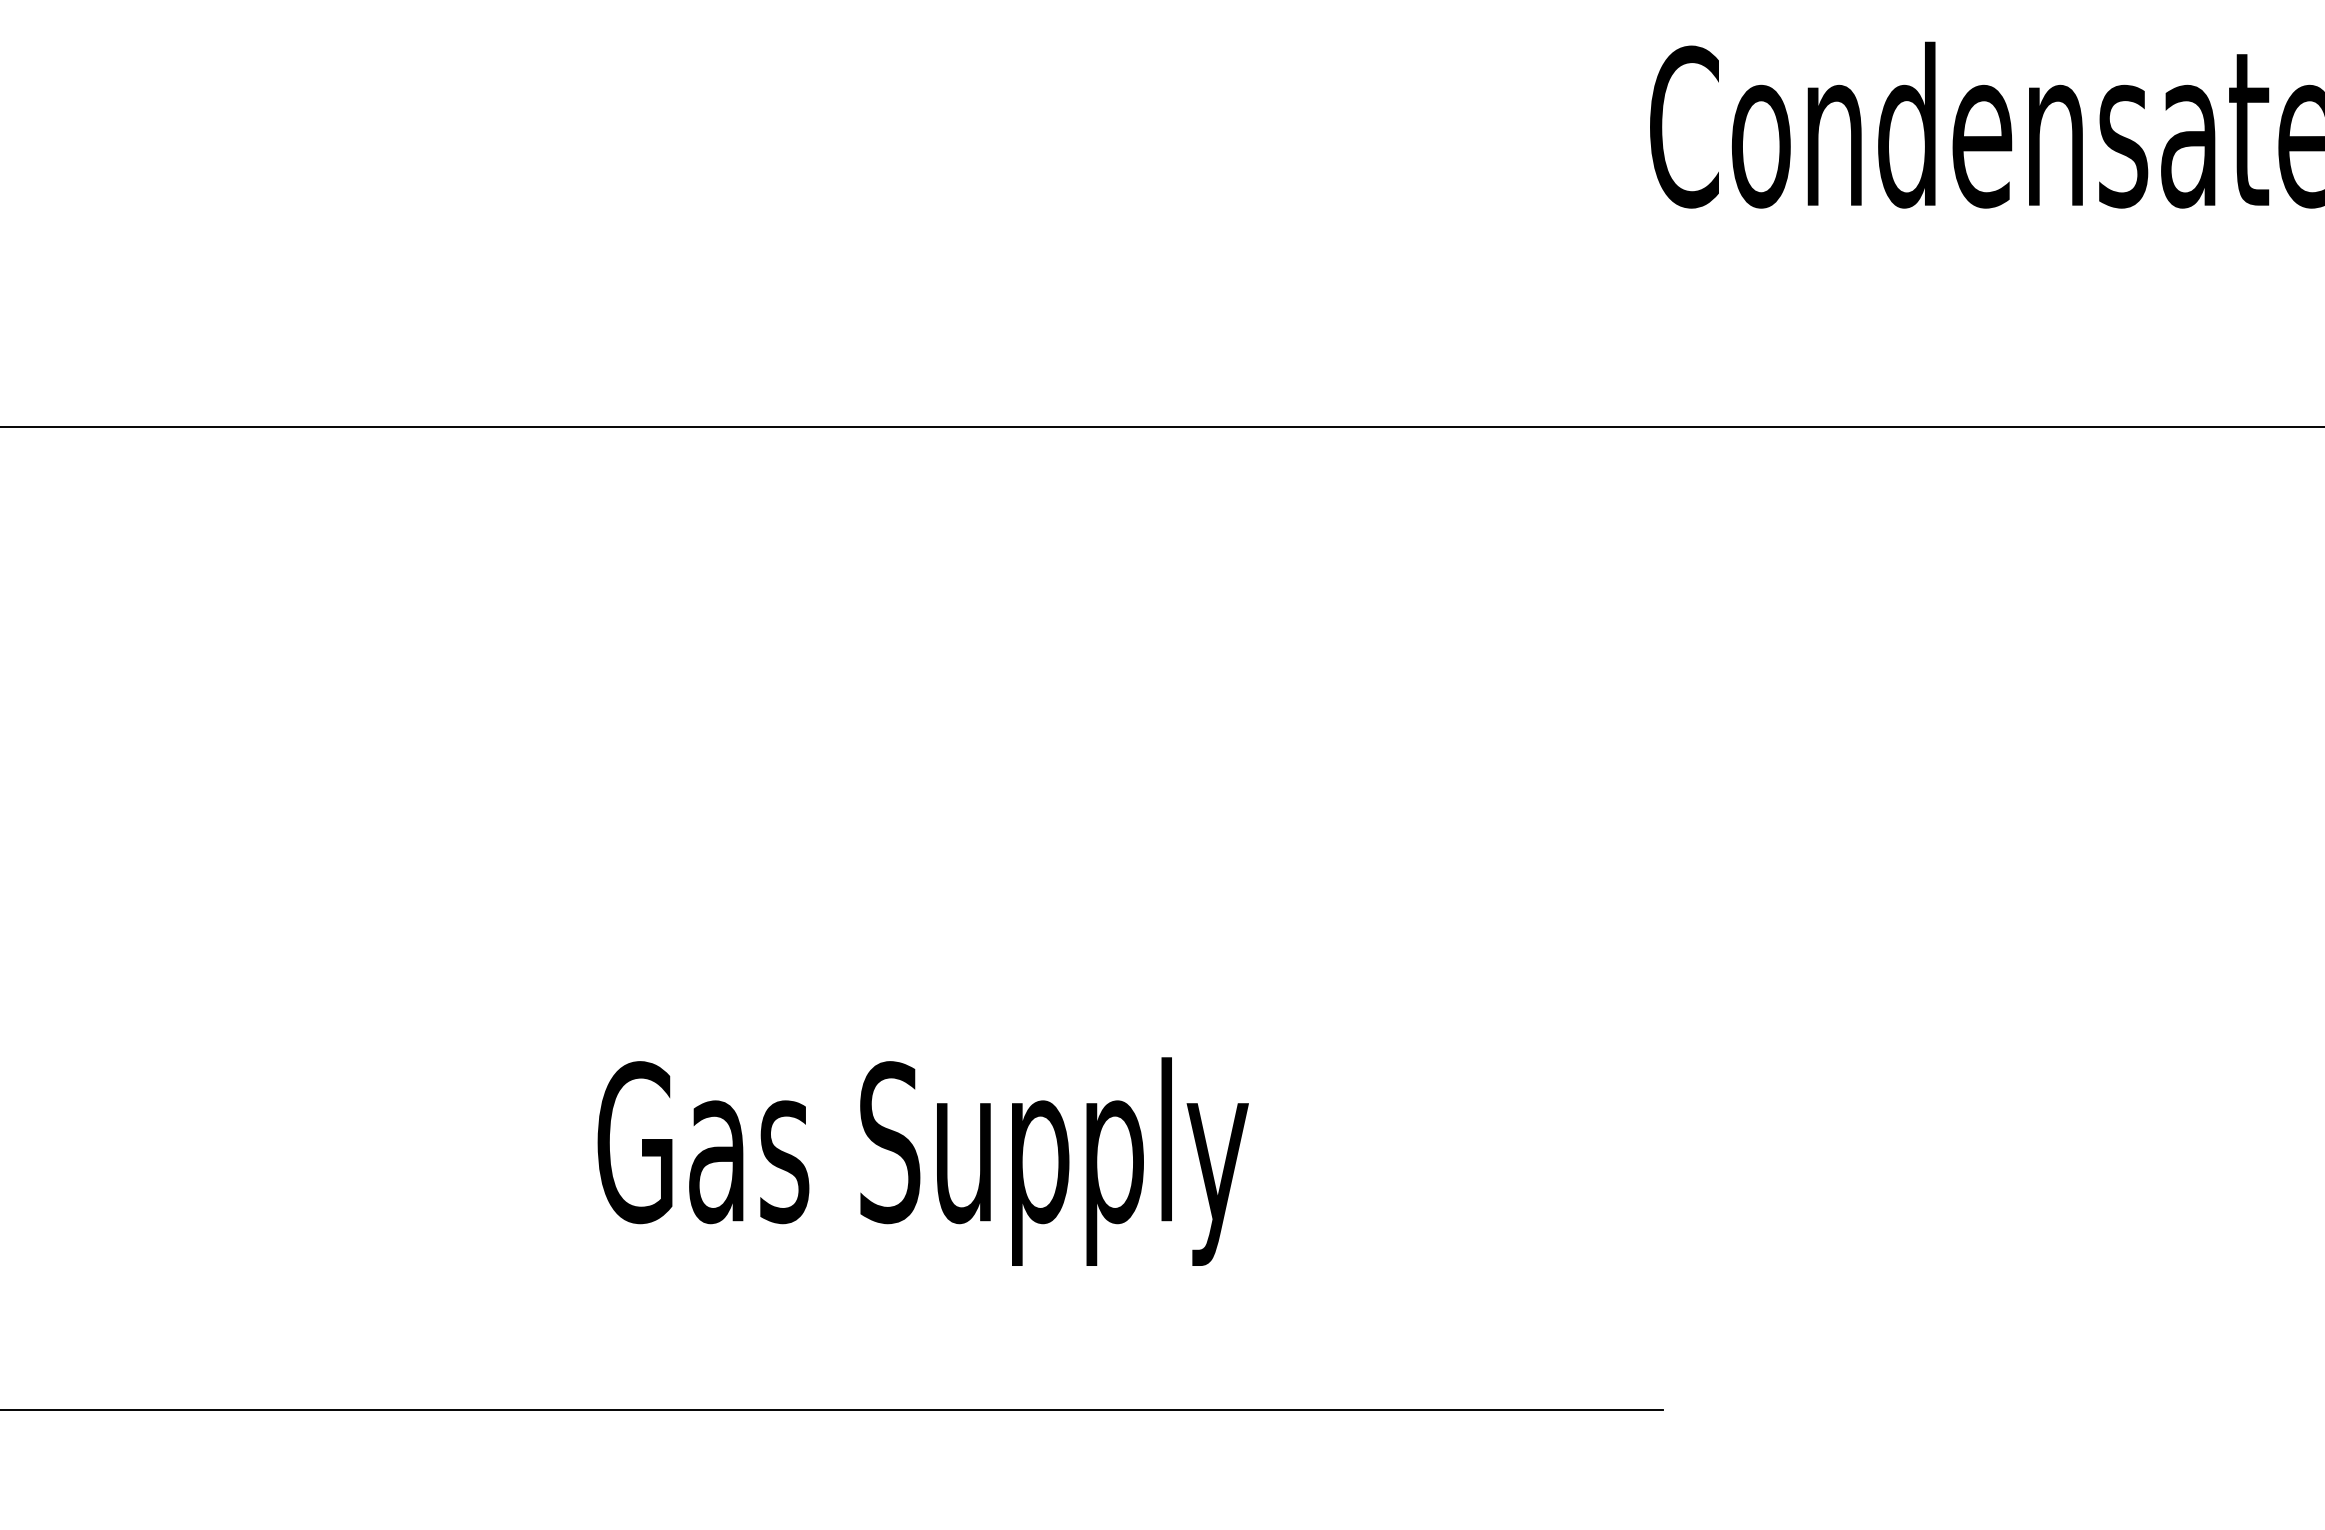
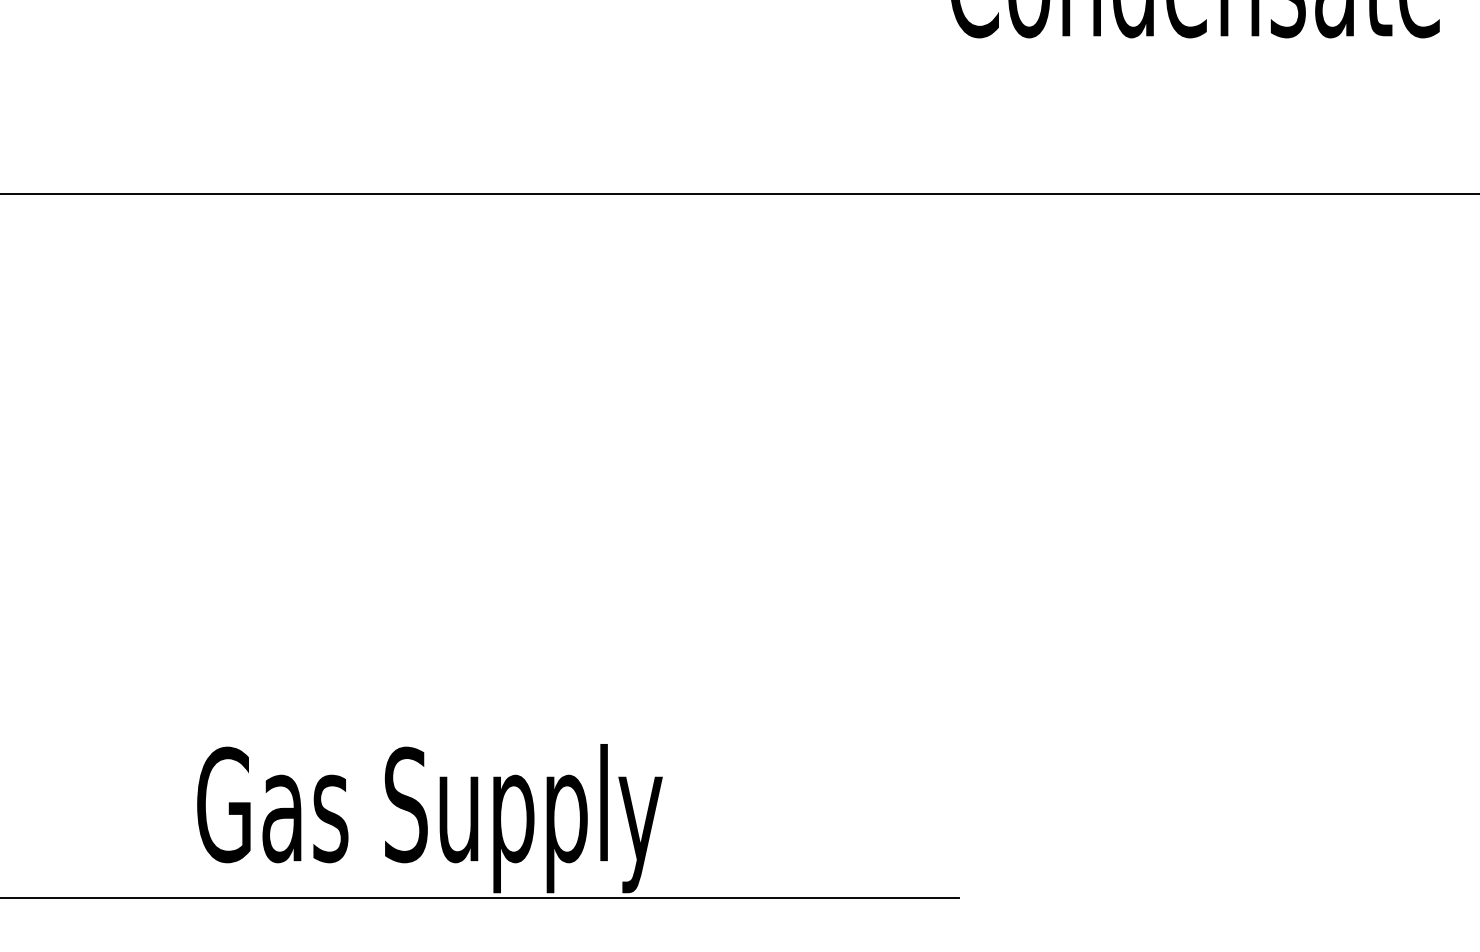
text: (922, 1161) -> (429, 818), moved

